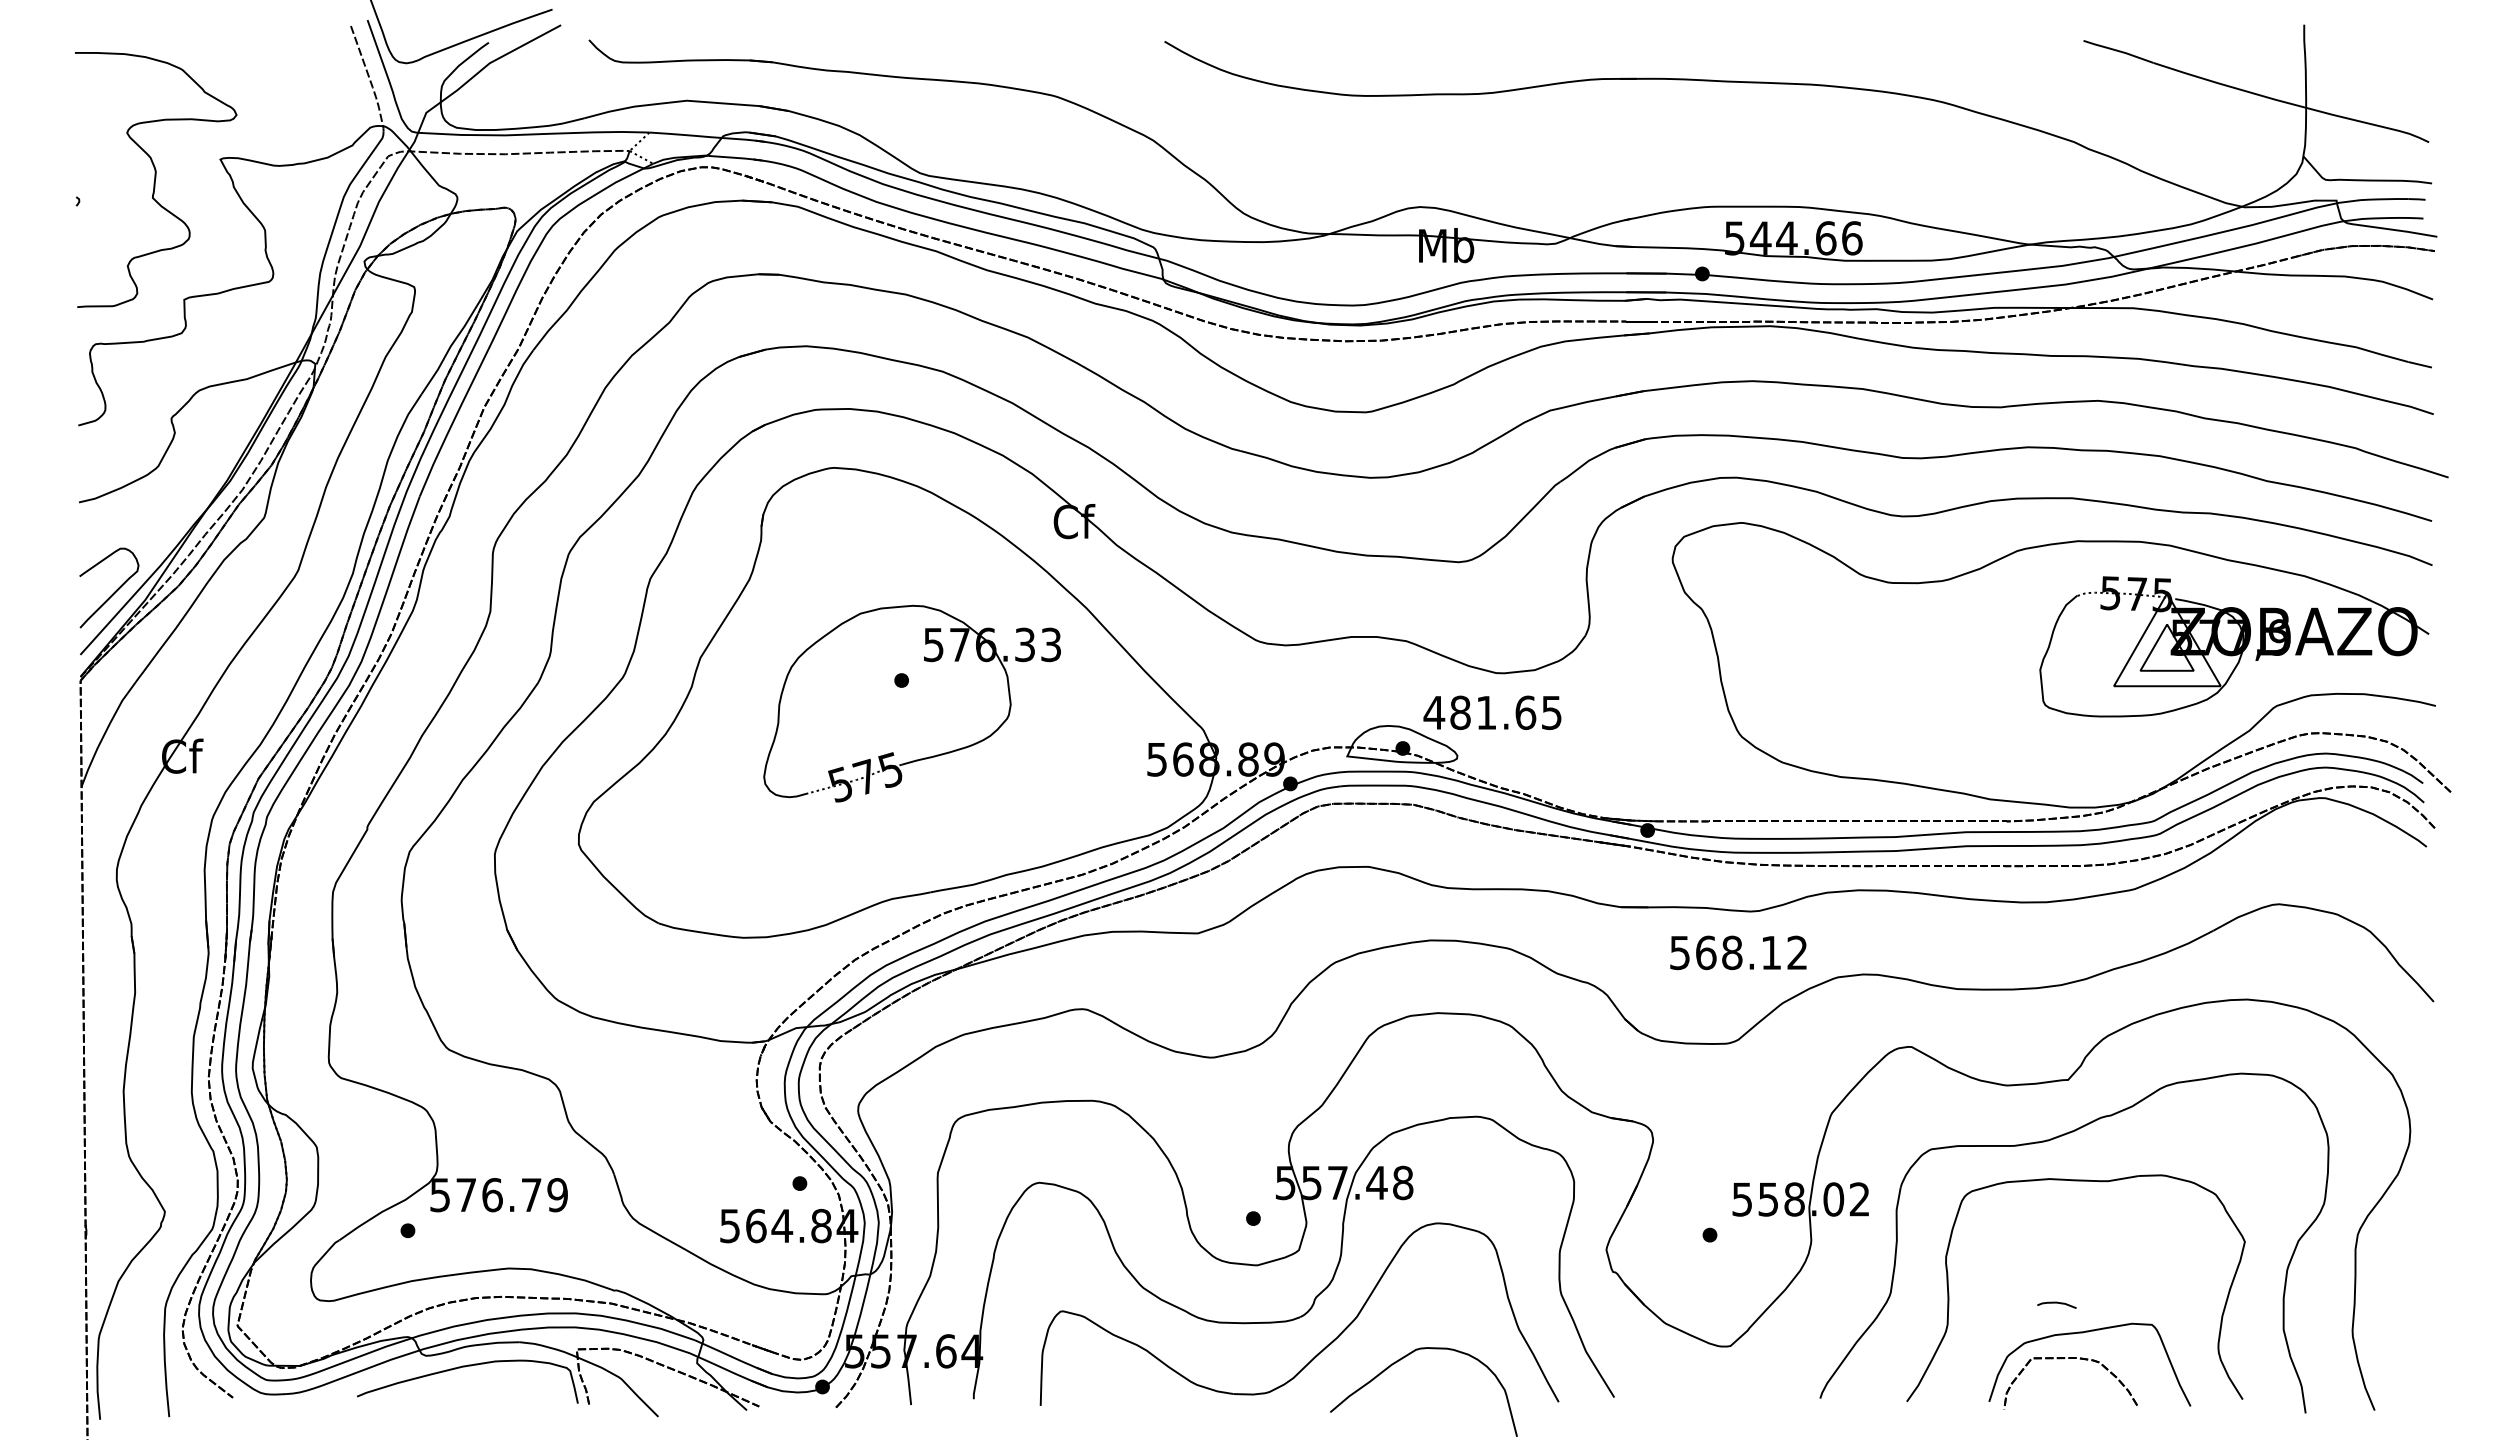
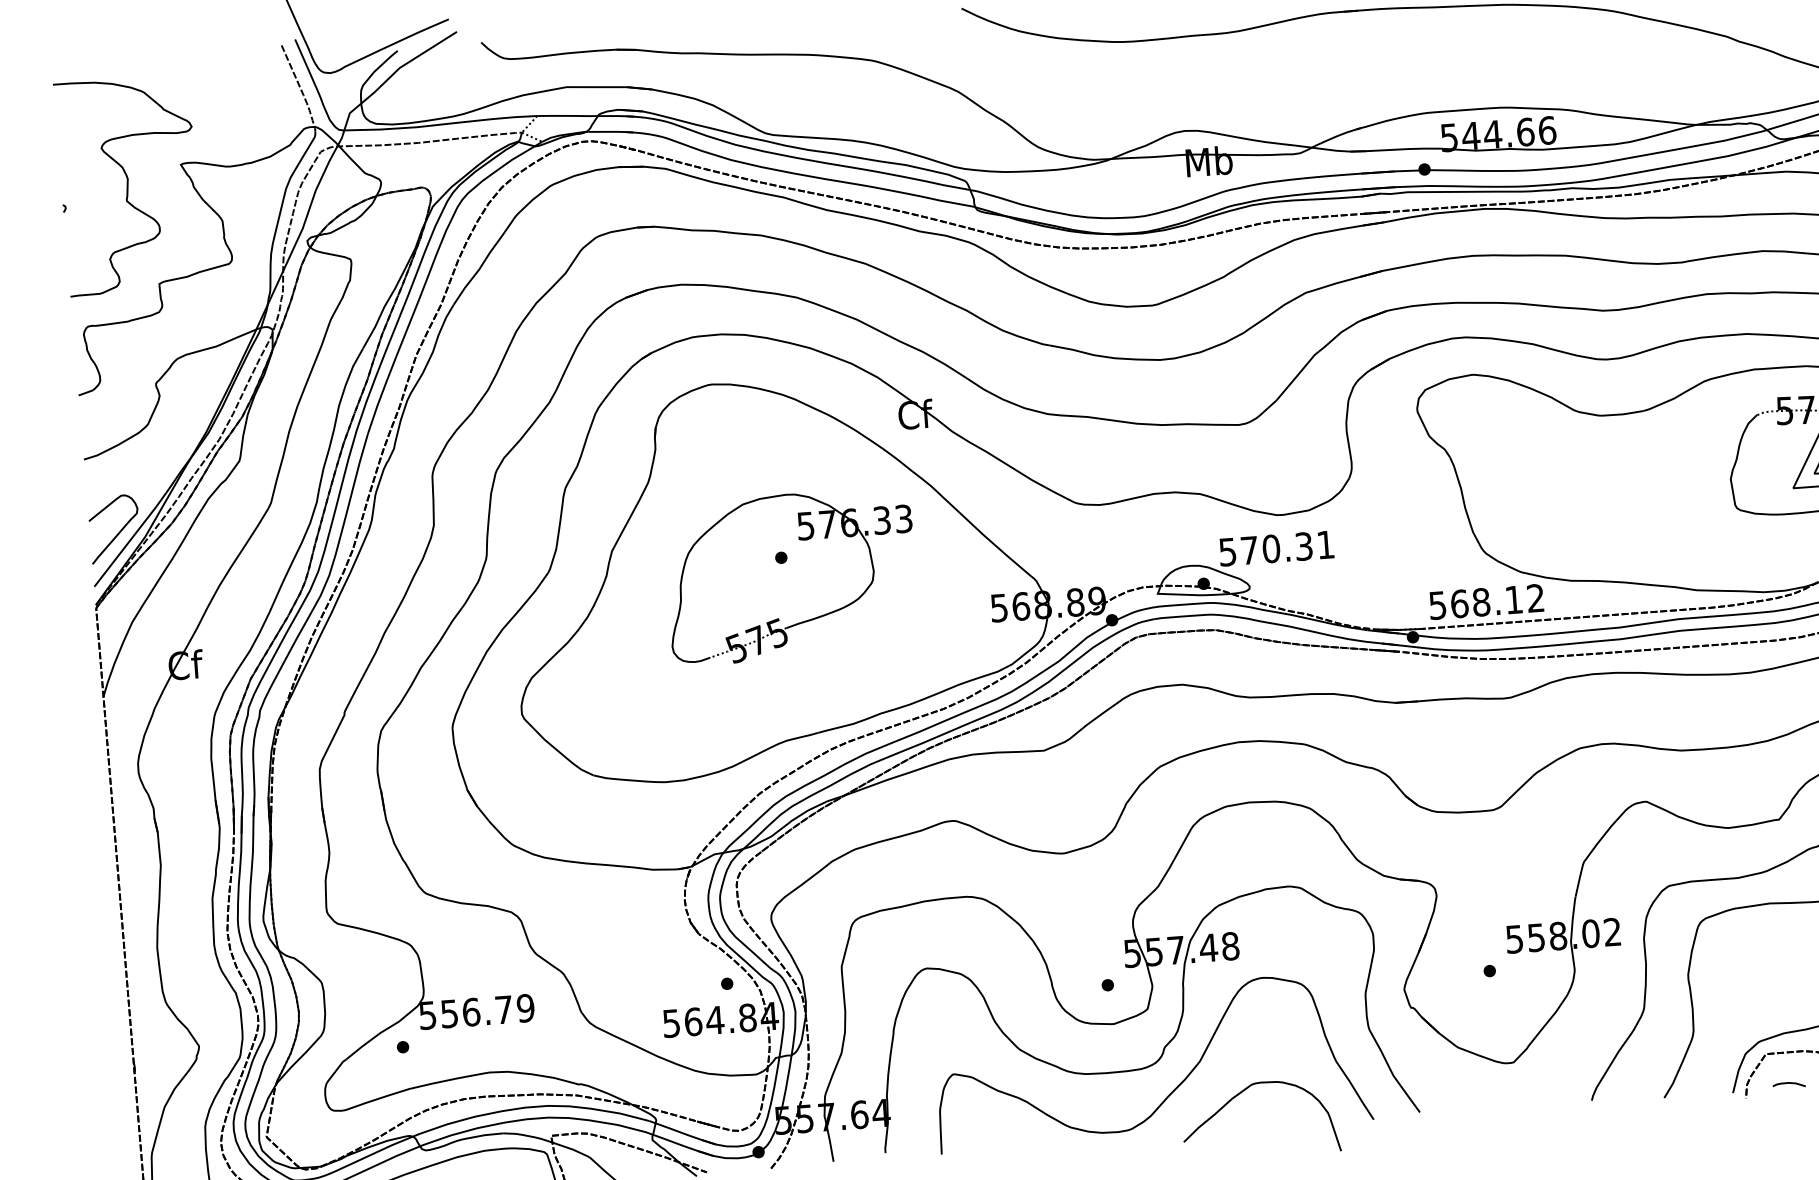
text: (1492, 712) -> (1276, 548), 481.65 -> 570.31
text: (1738, 952) -> (1486, 601), moved
text: (465, 1195) -> (448, 1014), 576.79 -> 556.79
curve: (2056, 1303) -> (1788, 1083), moved

